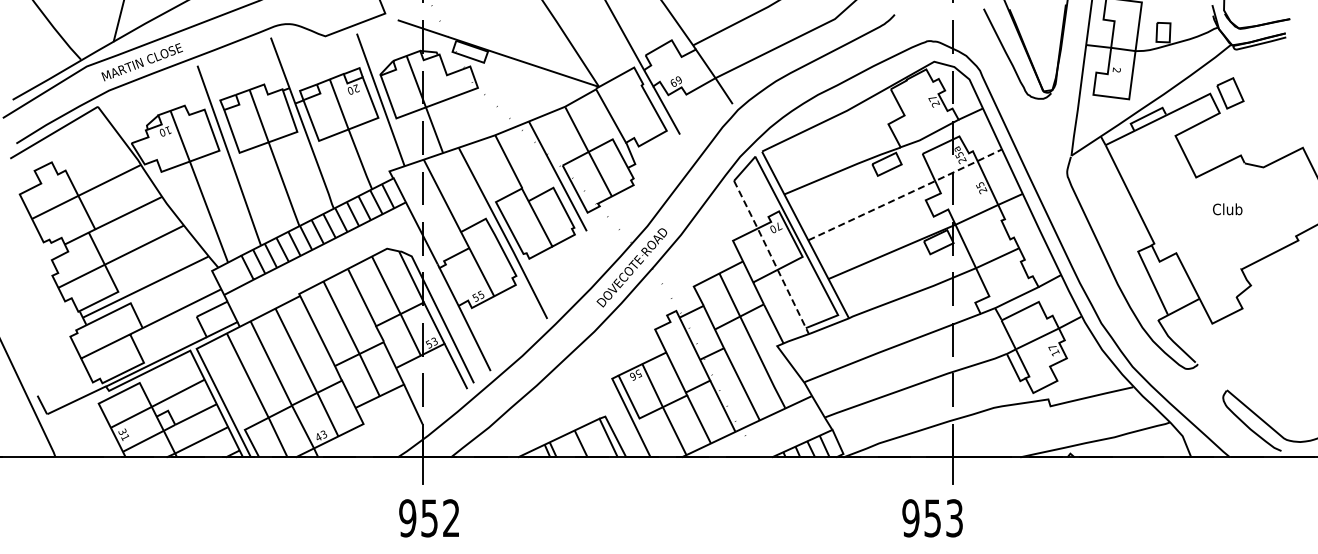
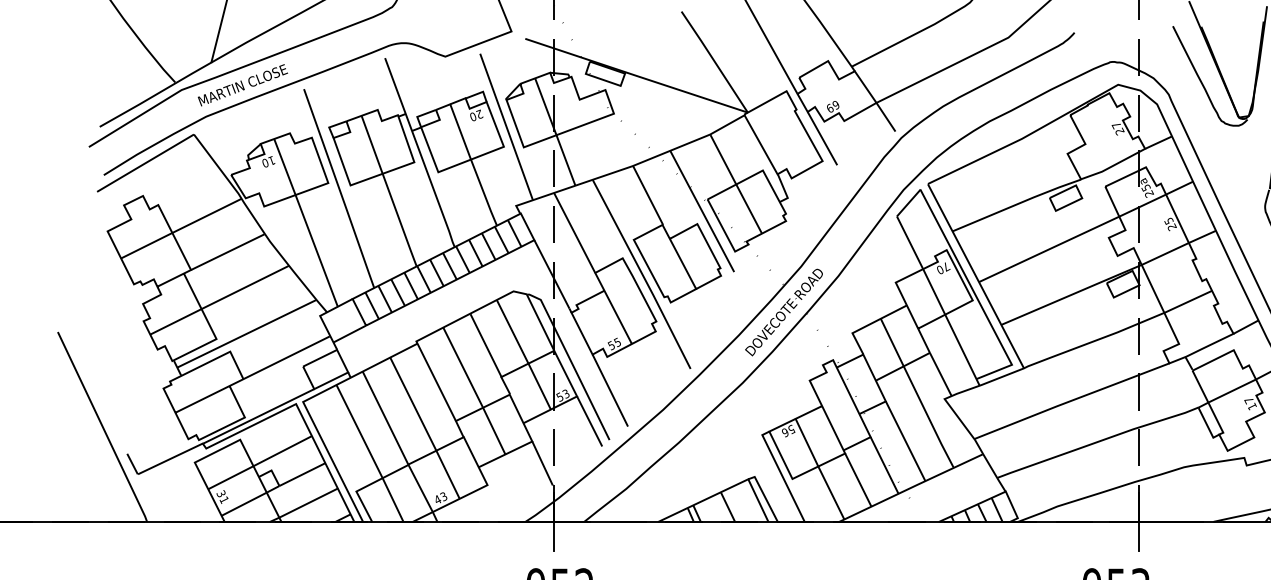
line: (907, 194) -> (1088, 231), dashed -> solid
line: (771, 257) -> (938, 301), dashed -> solid

